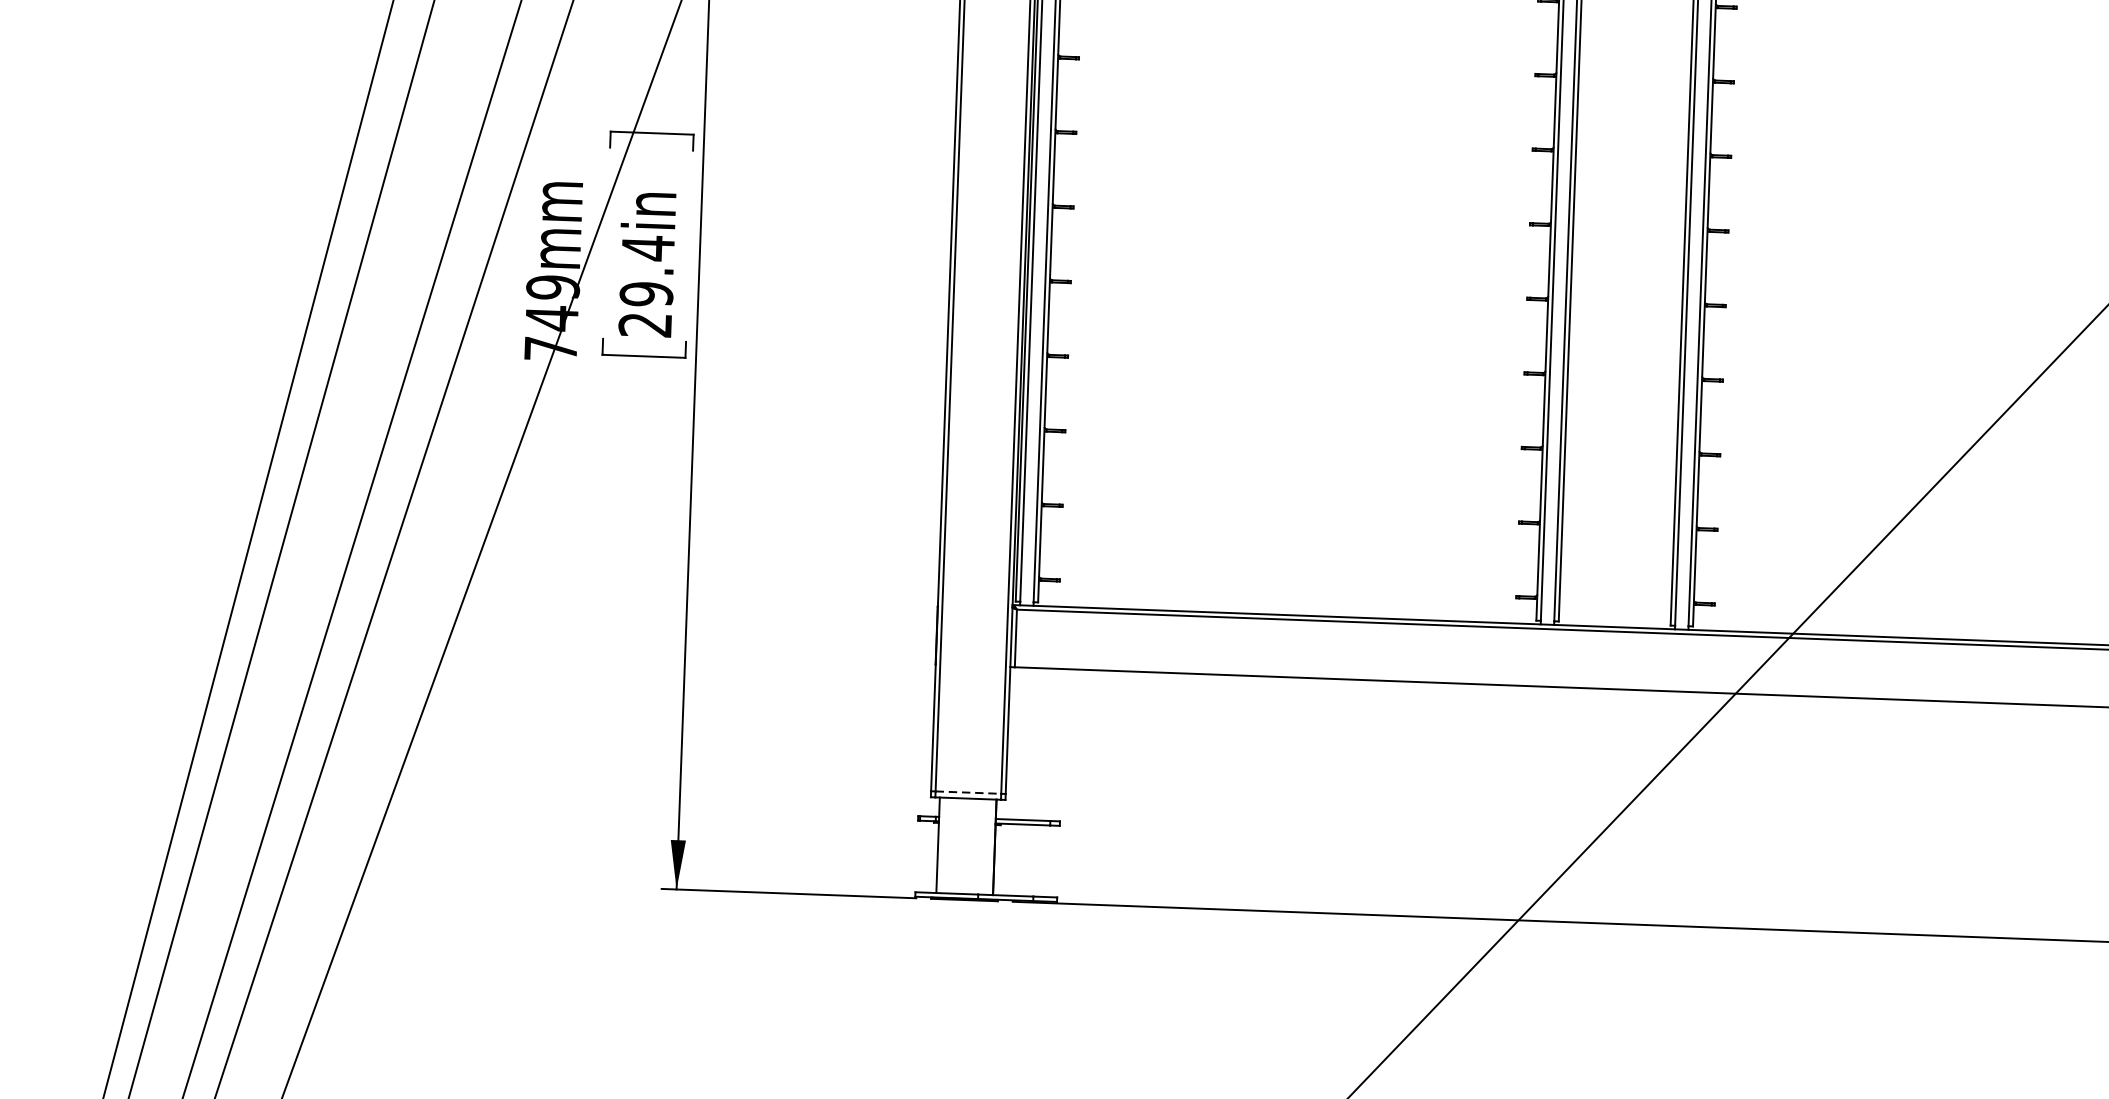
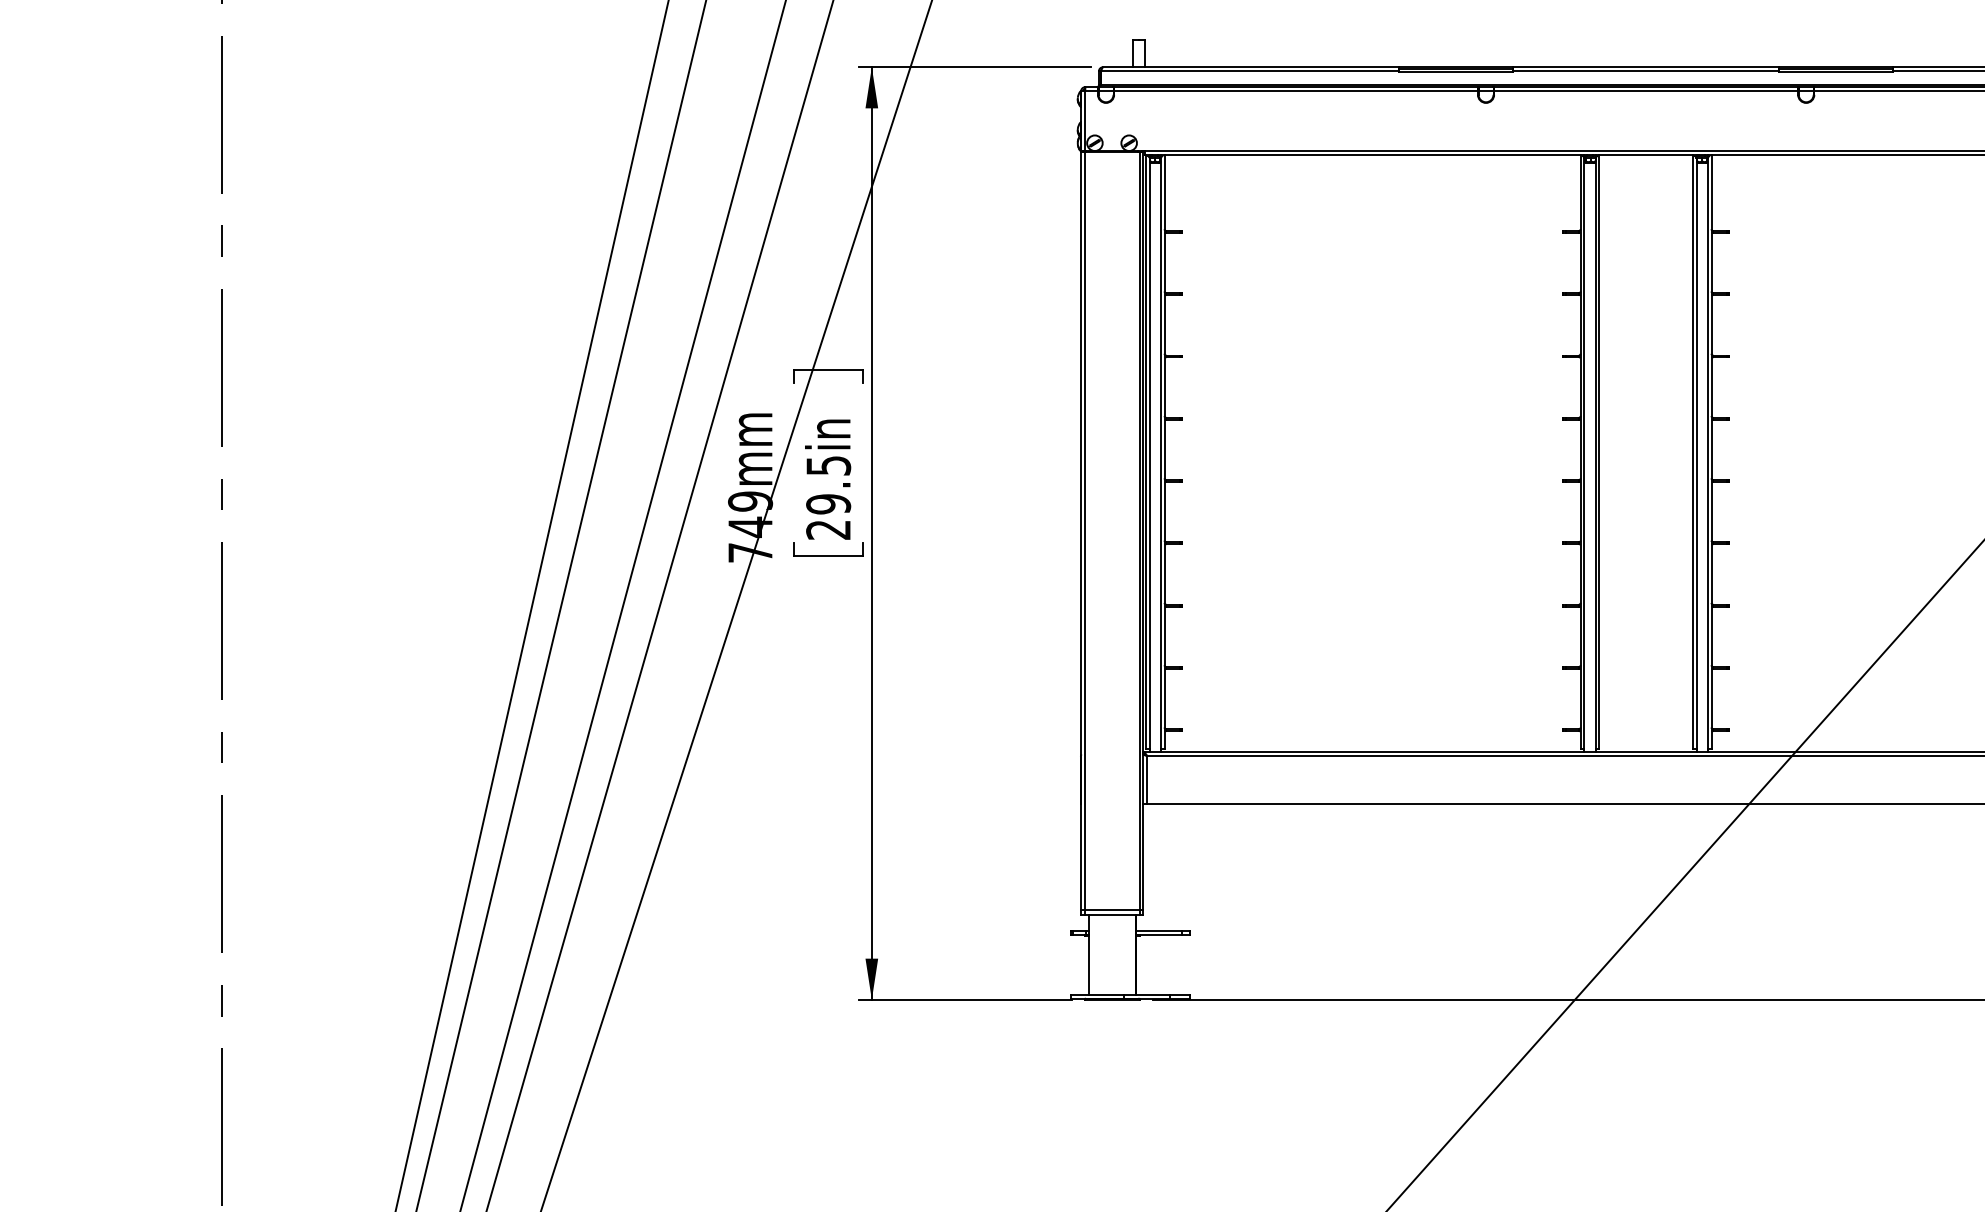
text: (648, 247) -> (828, 465), 29.4in -> 29.5in
line: (968, 793) -> (1112, 910), dashed -> solid

